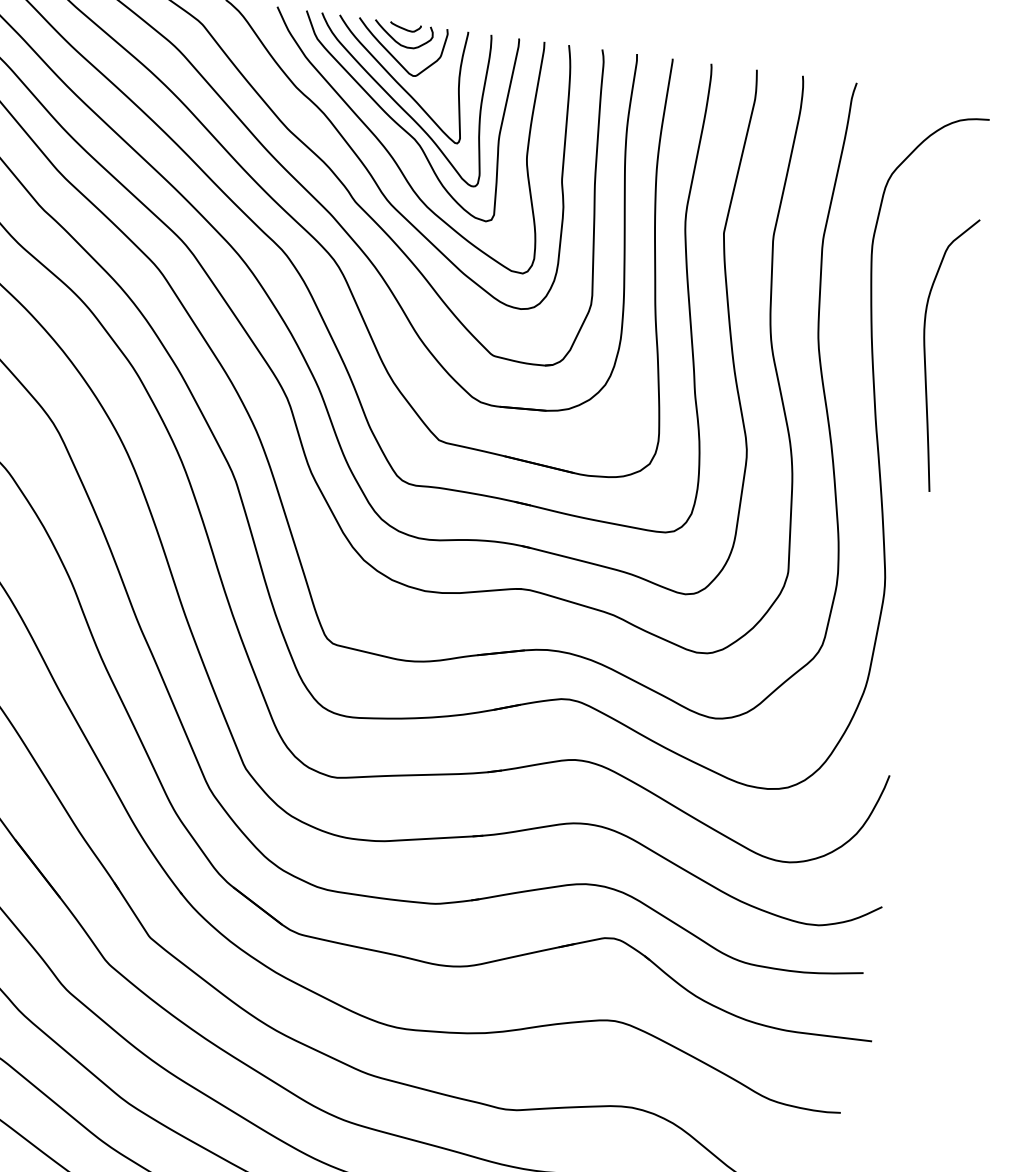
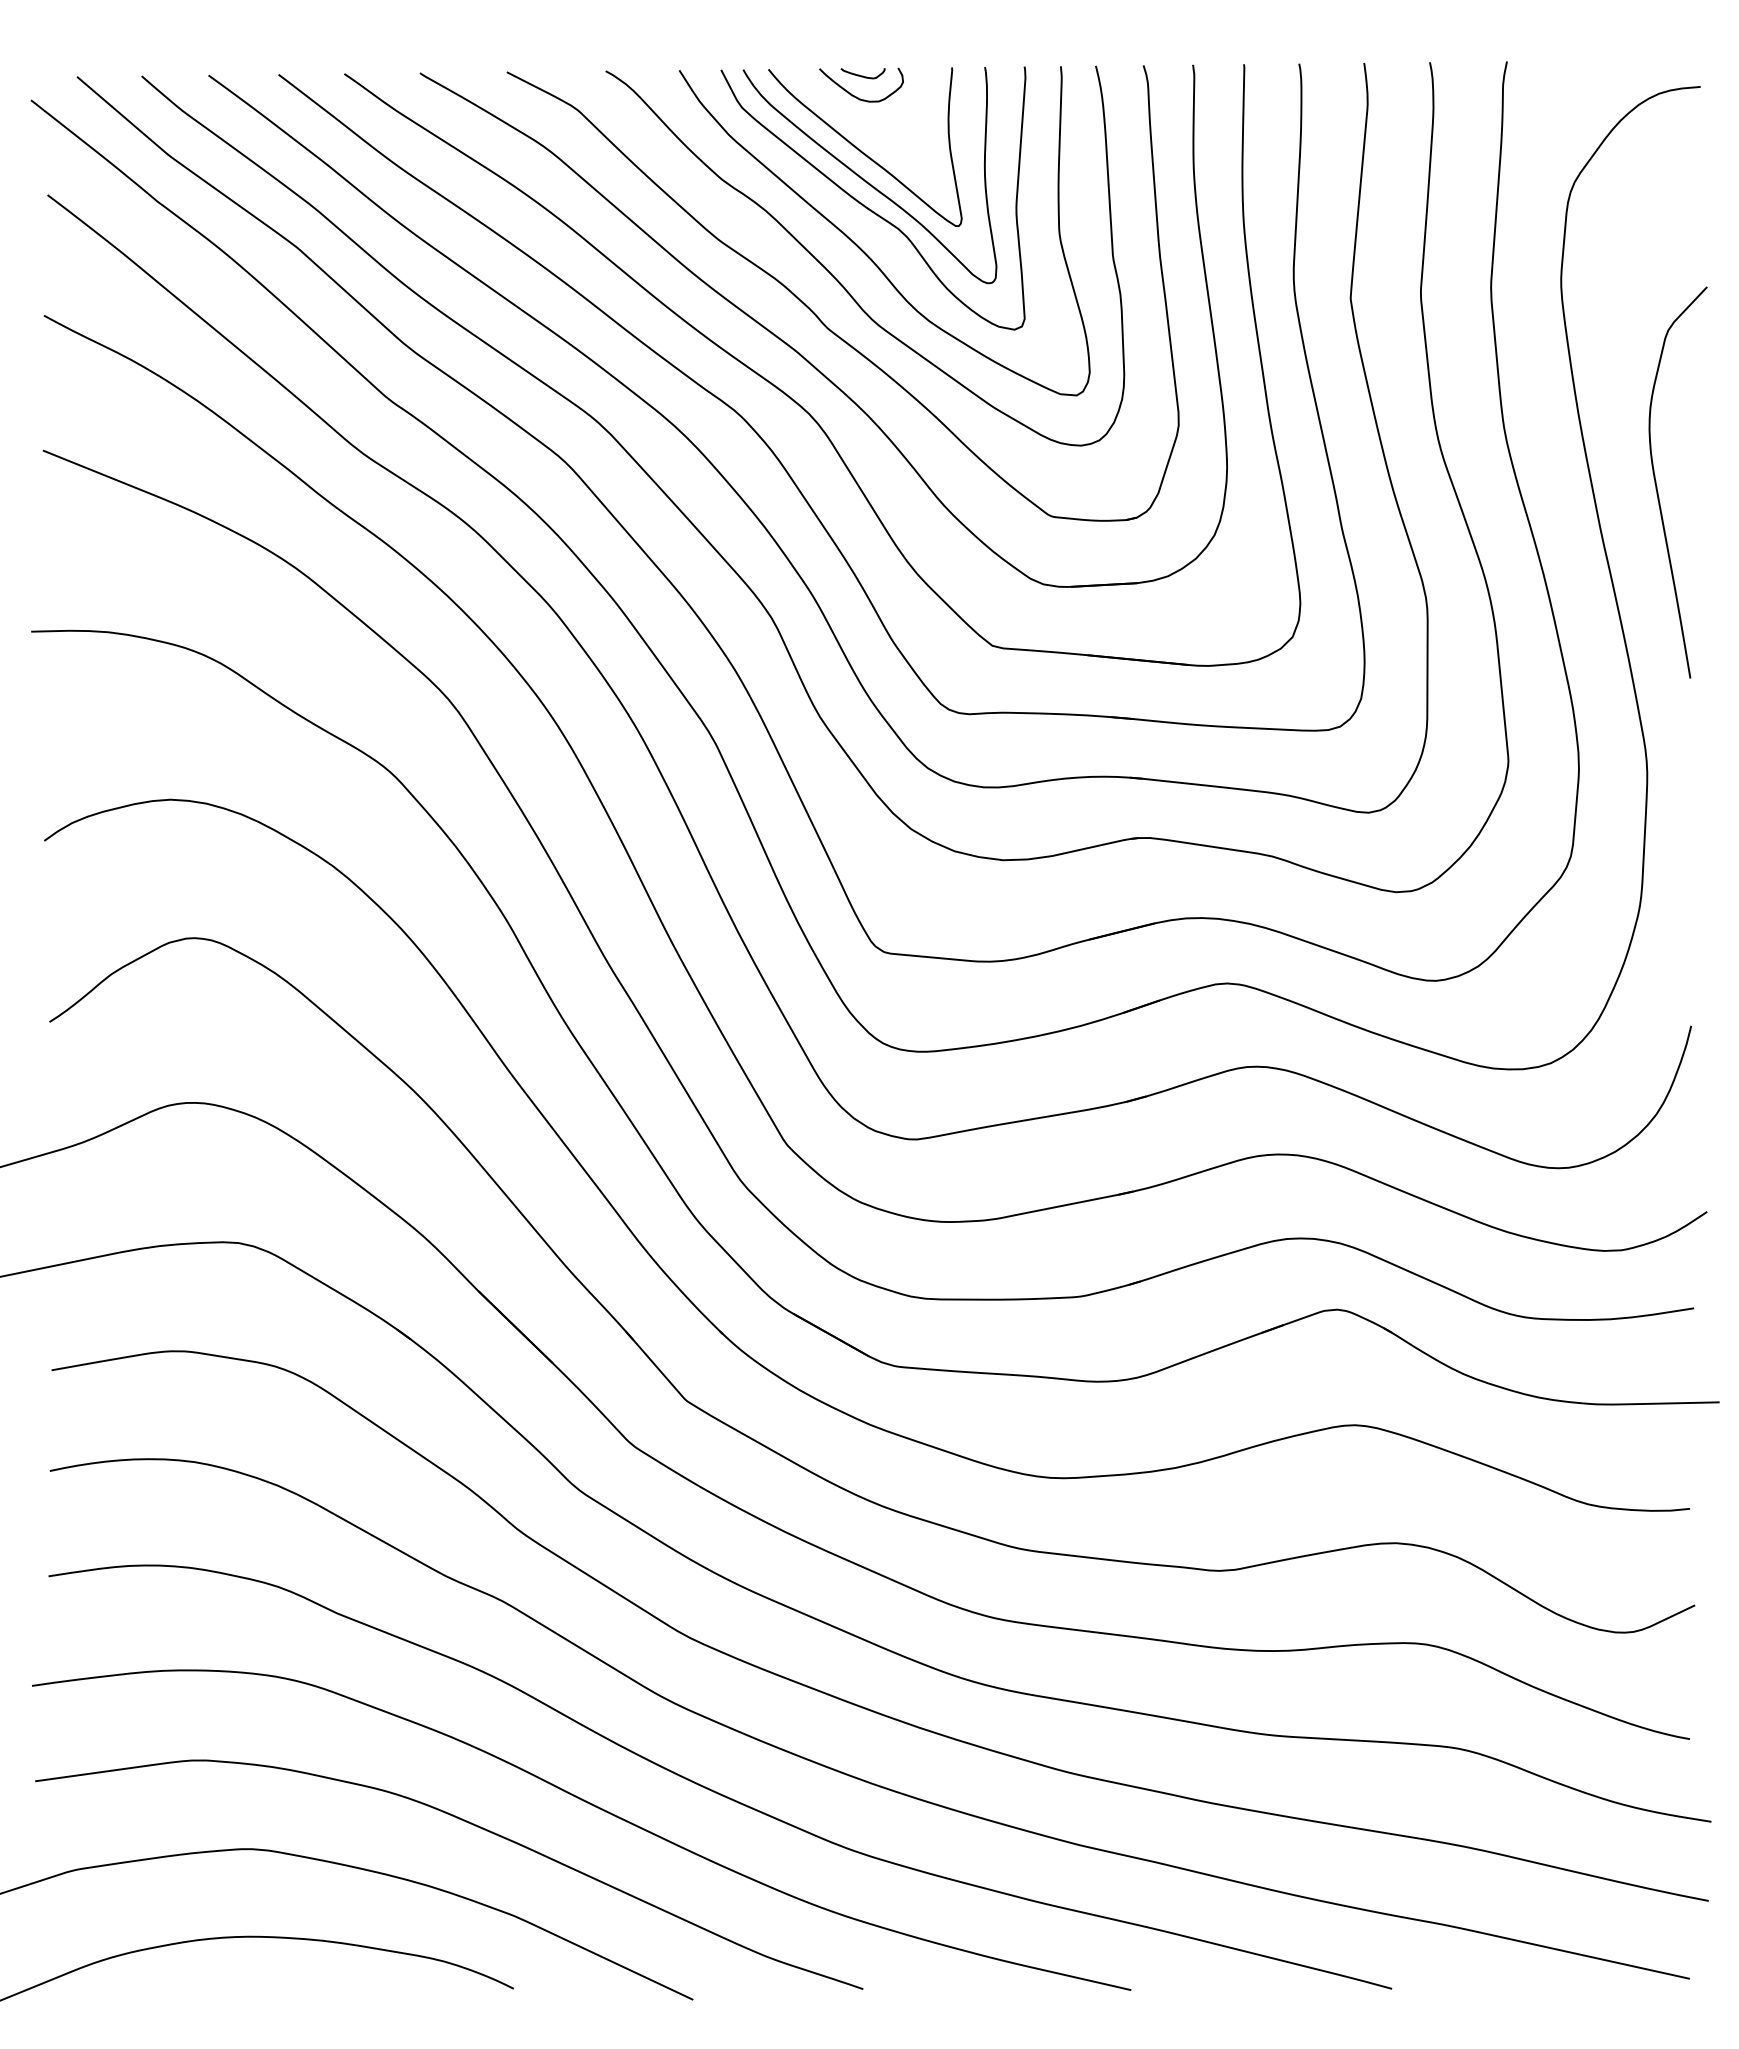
curve: (393, 56) -> (852, 116), removed
curve: (925, 354) -> (1657, 486), moved

